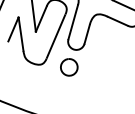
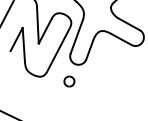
part: (69, 67) -> (69, 81), size x0.6

